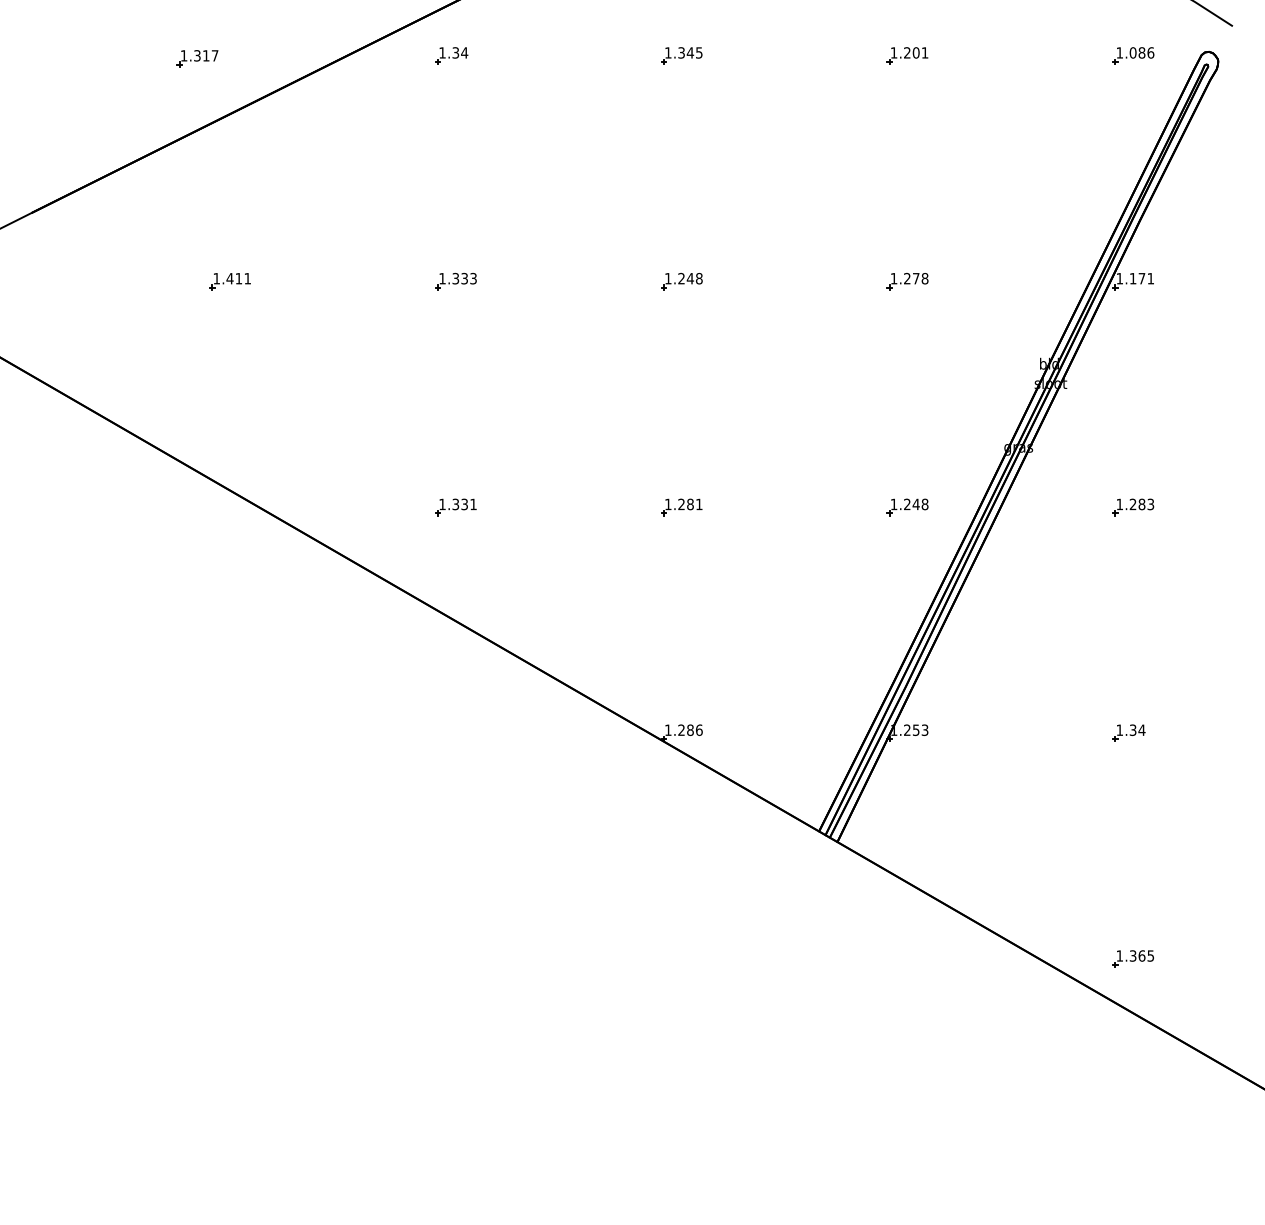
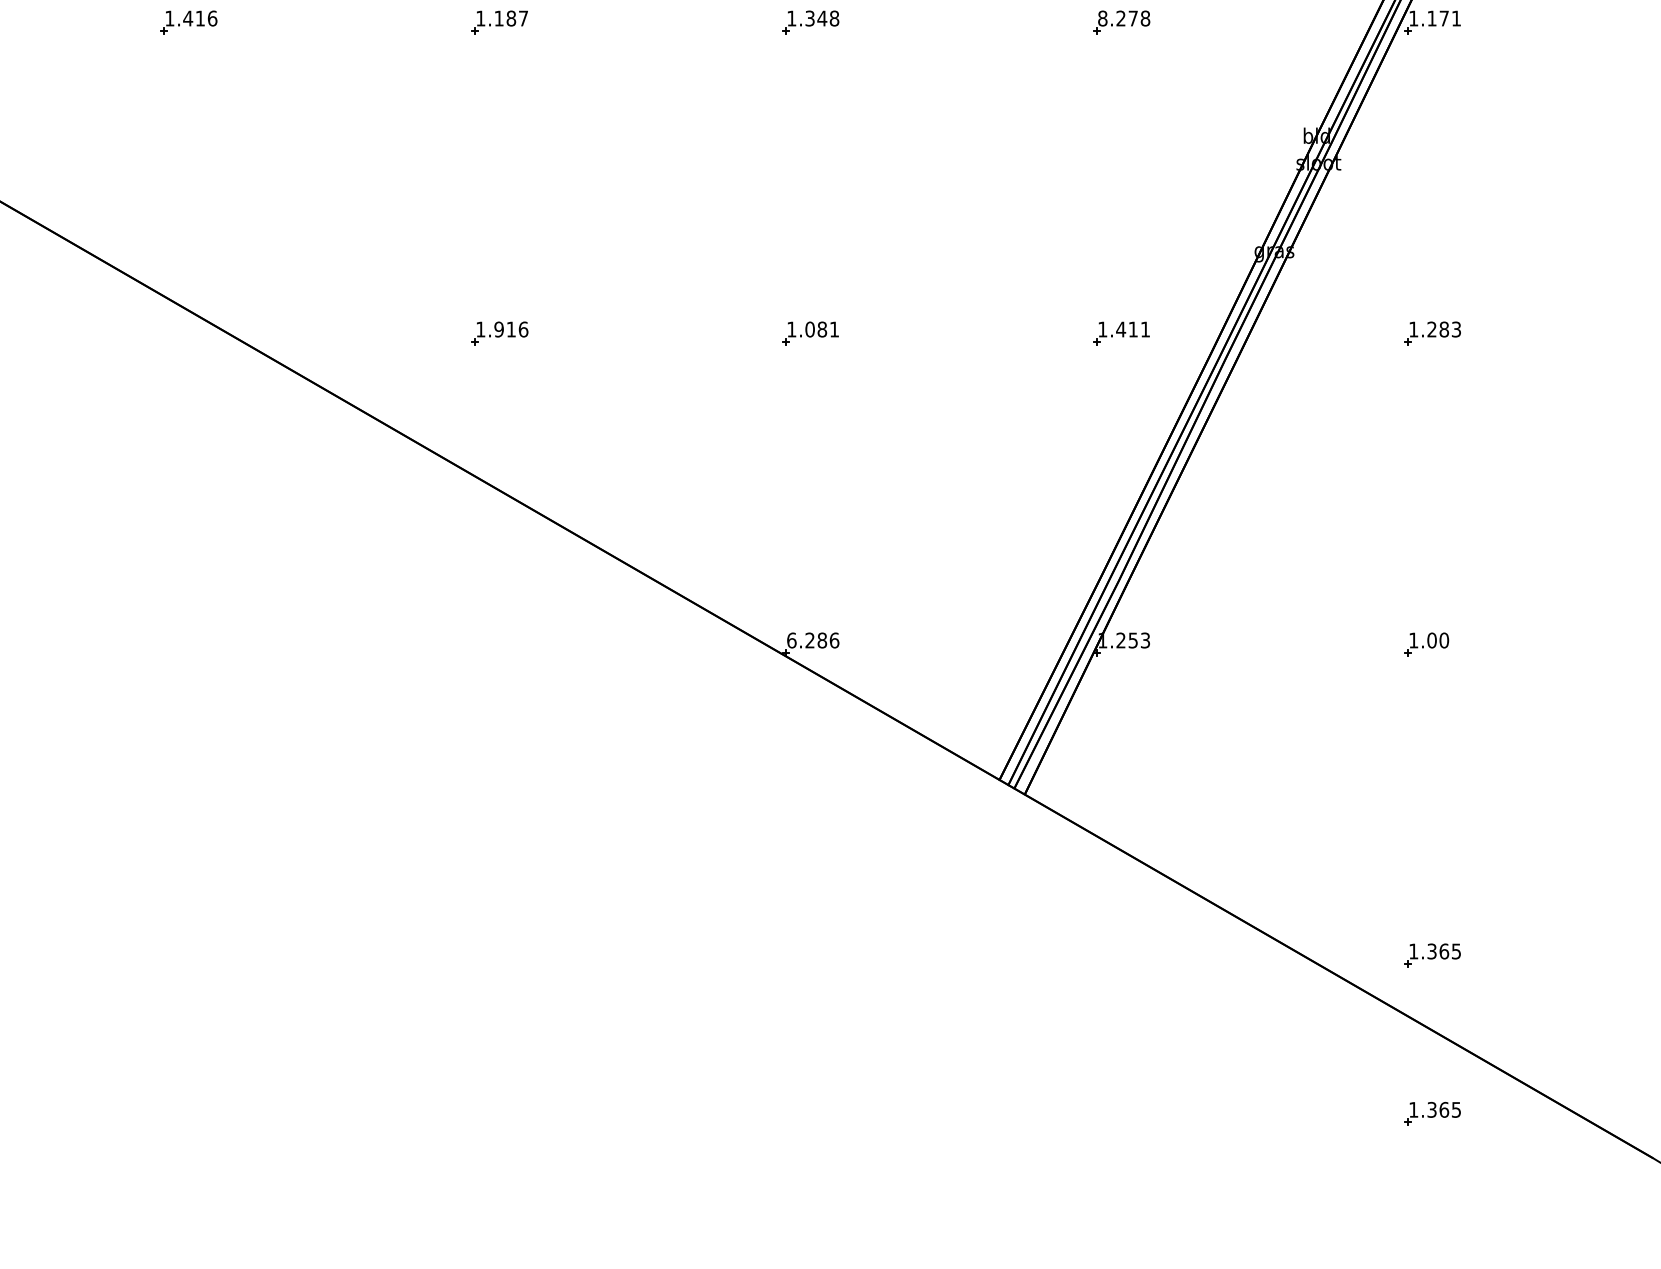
text: (247, 278) -> (212, 18), 1.411 -> 1.416
text: (464, 278) -> (511, 18), 1.333 -> 1.187
text: (681, 278) -> (809, 18), 1.248 -> 1.348
text: (893, 278) -> (1101, 18), 1.278 -> 8.278
text: (464, 504) -> (511, 329), 1.331 -> 1.916
text: (681, 504) -> (809, 329), 1.281 -> 1.081
text: (915, 504) -> (1132, 329), 1.248 -> 1.411
text: (668, 729) -> (792, 639), 1.286 -> 6.286
text: (1137, 729) -> (1438, 639), 1.34 -> 1.00
part: (1132, 1073) -> (1431, 1113), added

